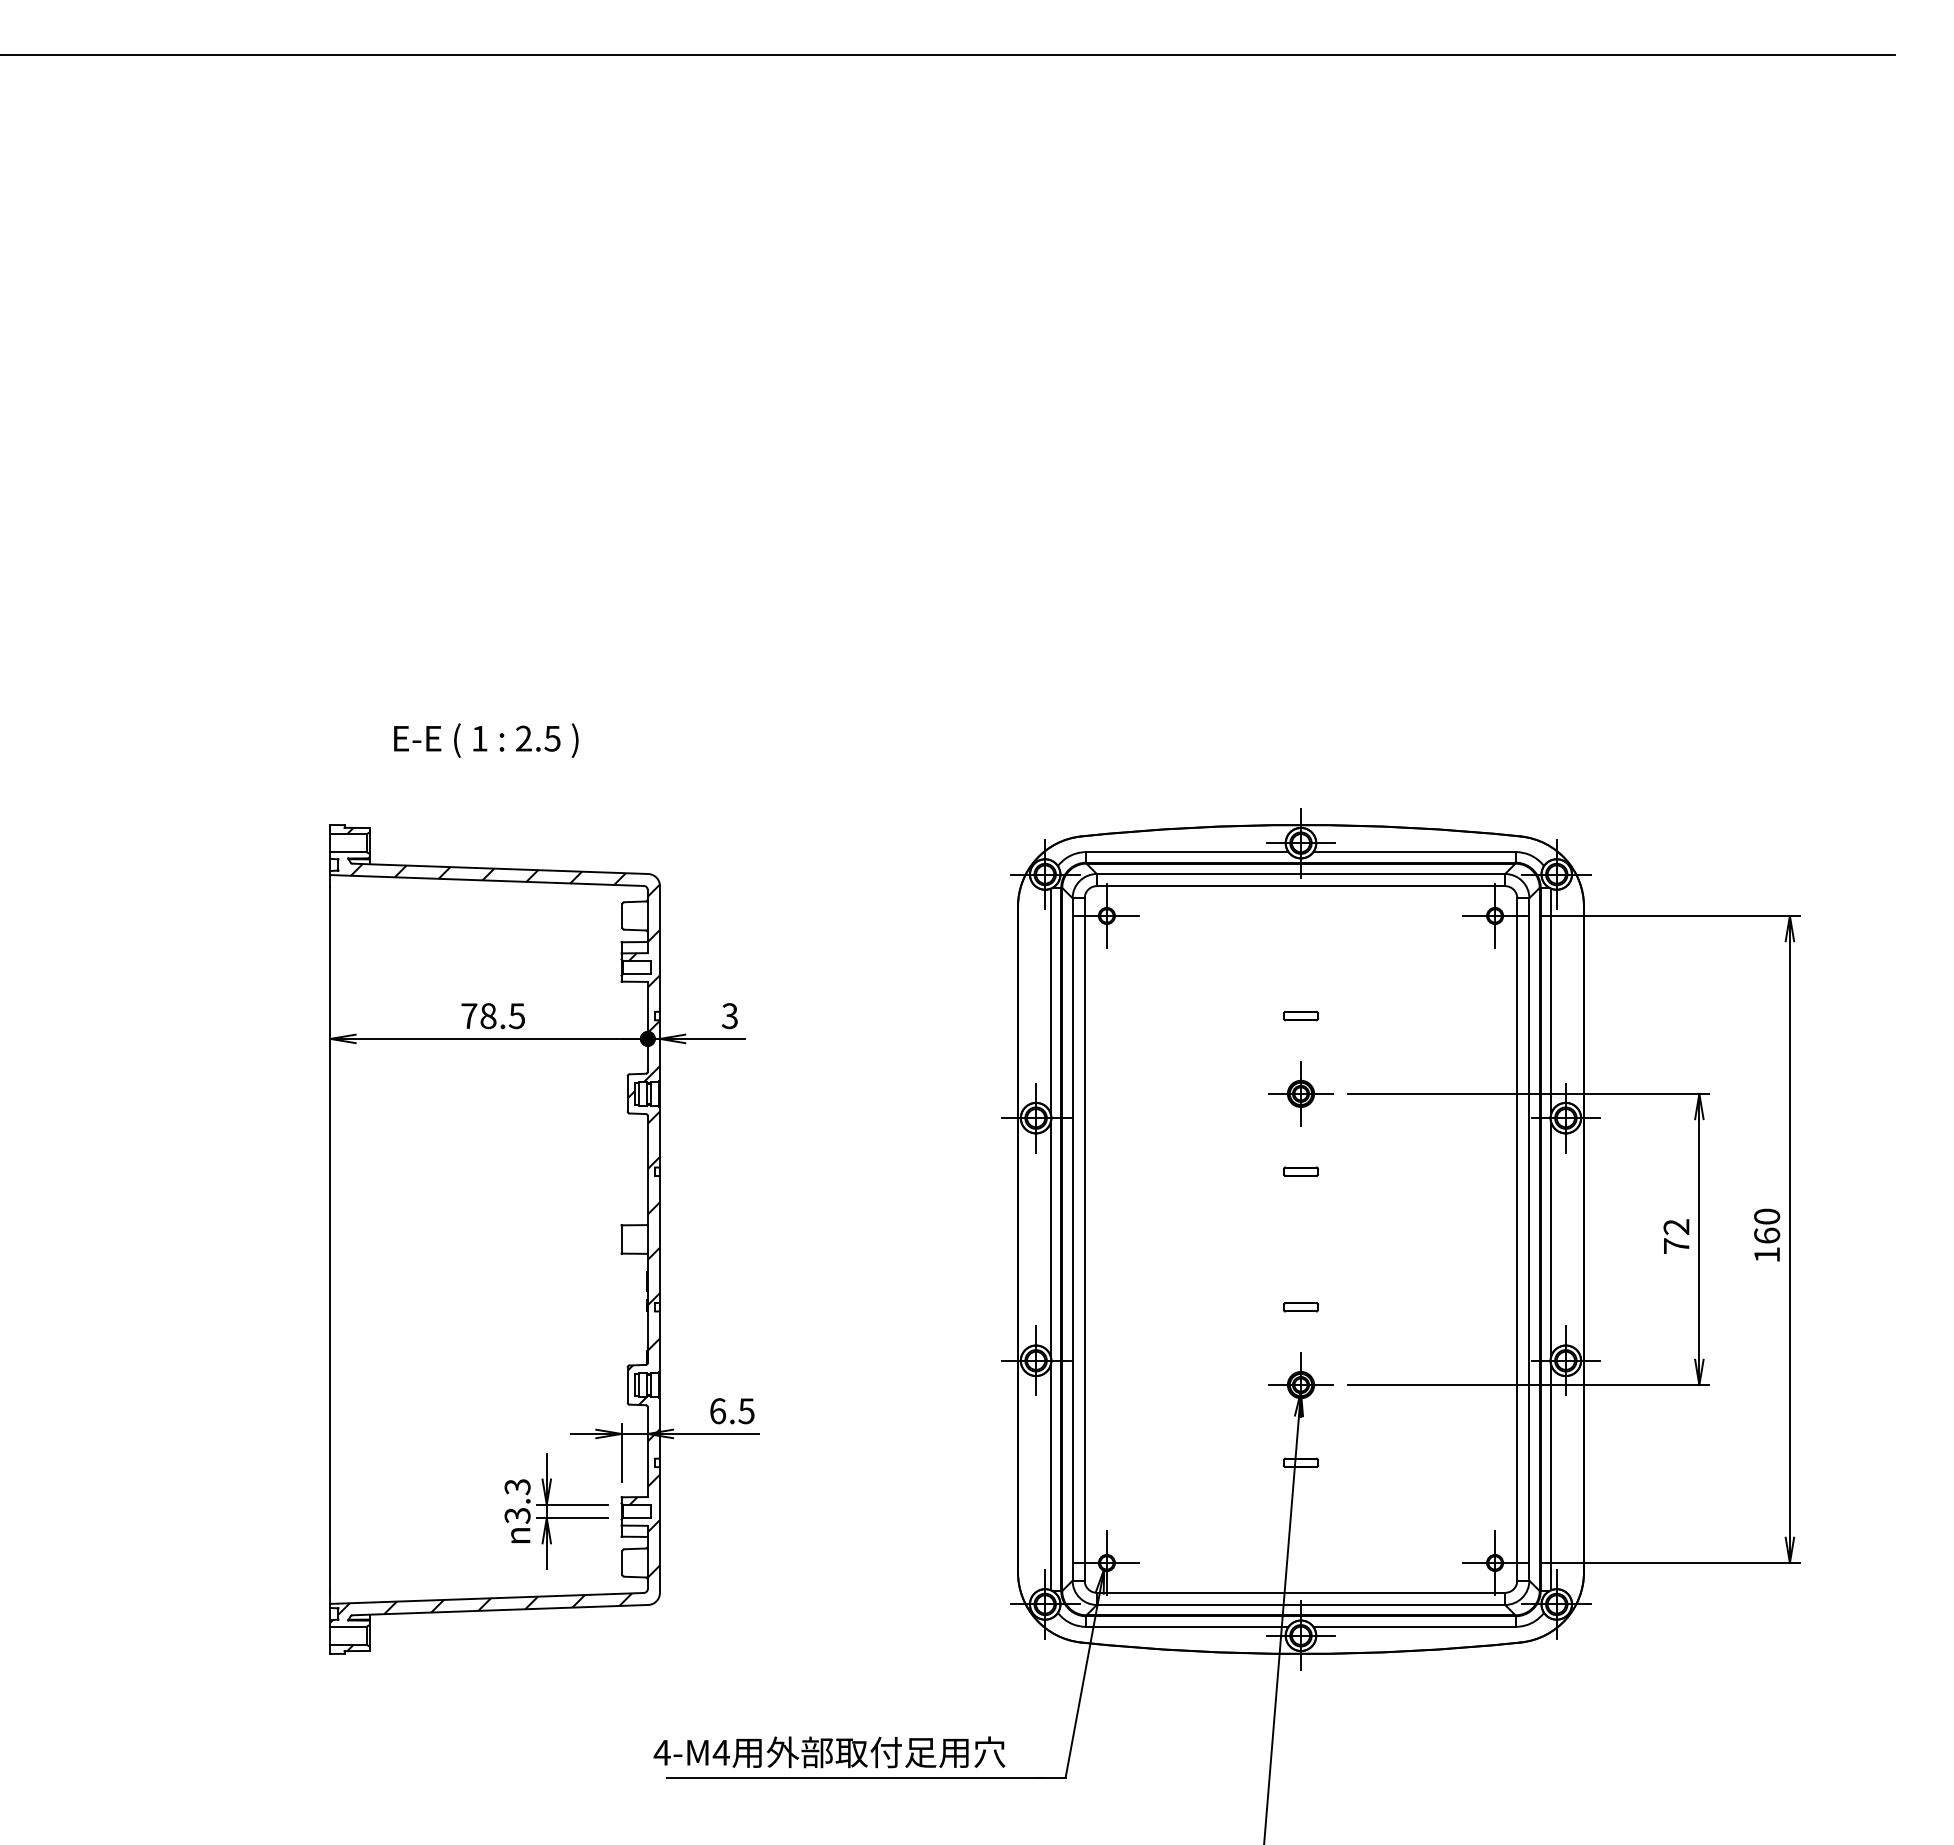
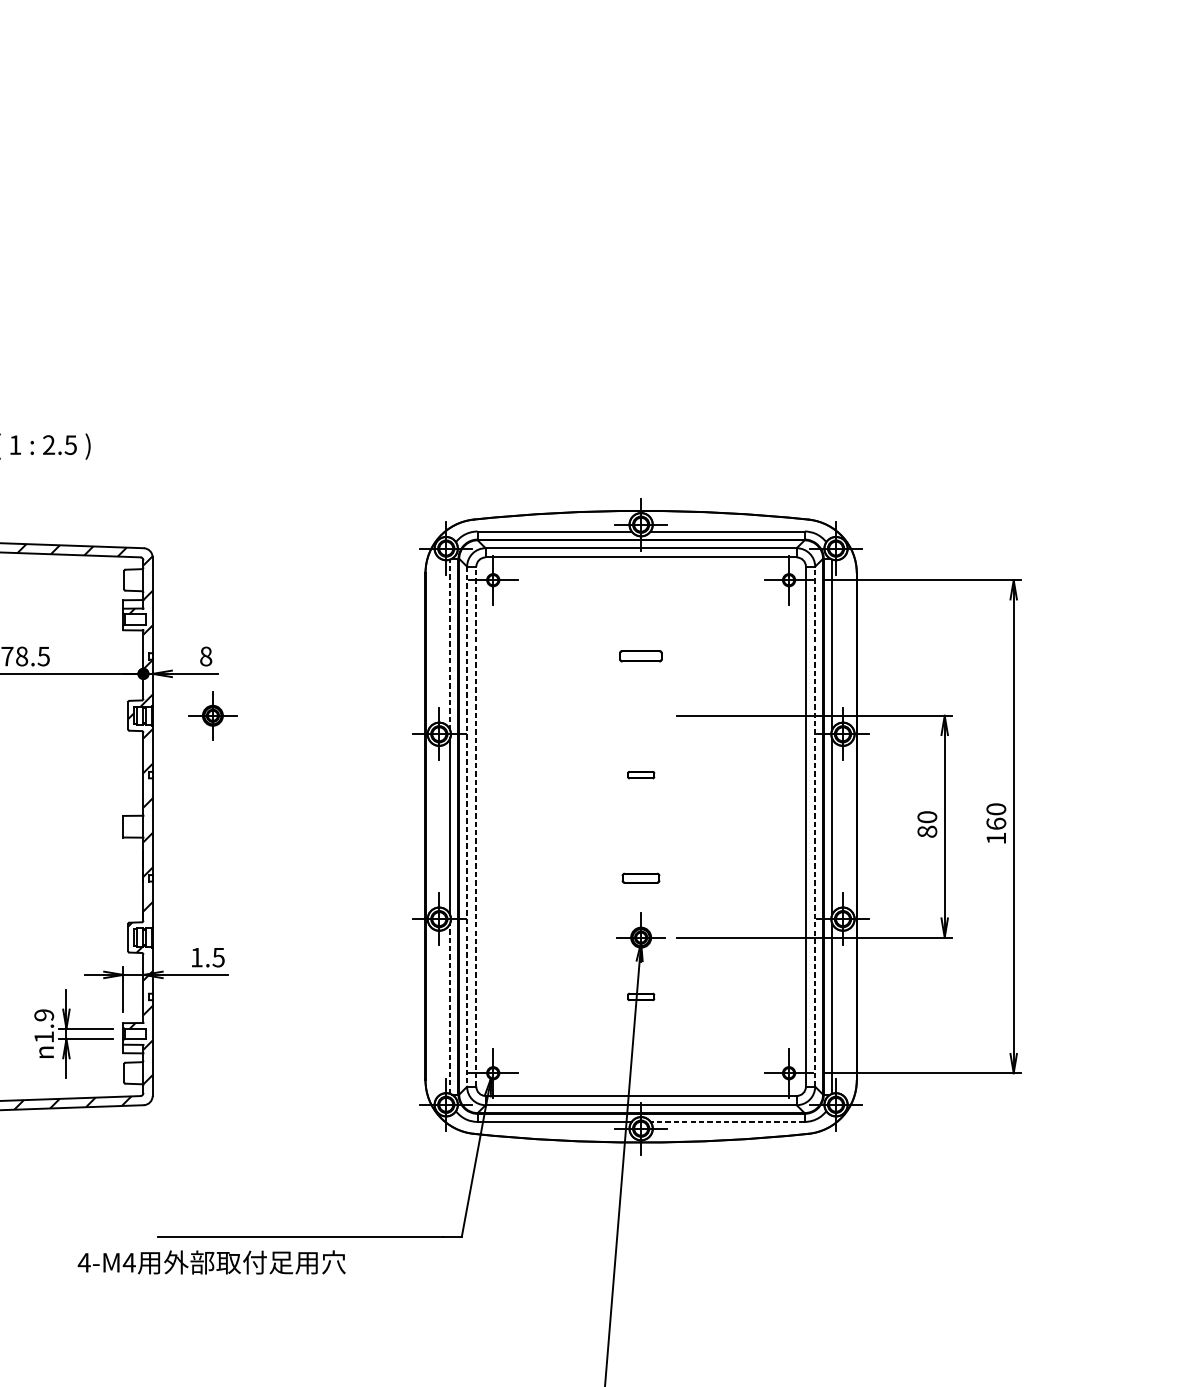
line: (1050, 1000) -> (450, 644), solid -> dashed
text: (729, 1015) -> (205, 656), 3 -> 8
part: (1301, 1016) -> (641, 656), size x1.6
part: (1300, 1093) -> (212, 715), moved
text: (1676, 1236) -> (927, 824), 72 -> 80
line: (1084, 1238) -> (476, 825), solid -> dashed
line: (1529, 1238) -> (815, 825), solid -> dashed
line: (1072, 1239) -> (467, 826), solid -> dashed
part: (1301, 1307) -> (641, 878), size x1.4
text: (718, 1411) -> (197, 957), 6.5 -> 1.5
line: (1050, 1477) -> (450, 1008), solid -> dashed
text: (517, 1501) -> (44, 1026), 3.3 -> 1.9
line: (1414, 1626) -> (727, 1121), solid -> dashed
text: (829, 1752) -> (211, 1262), moved

